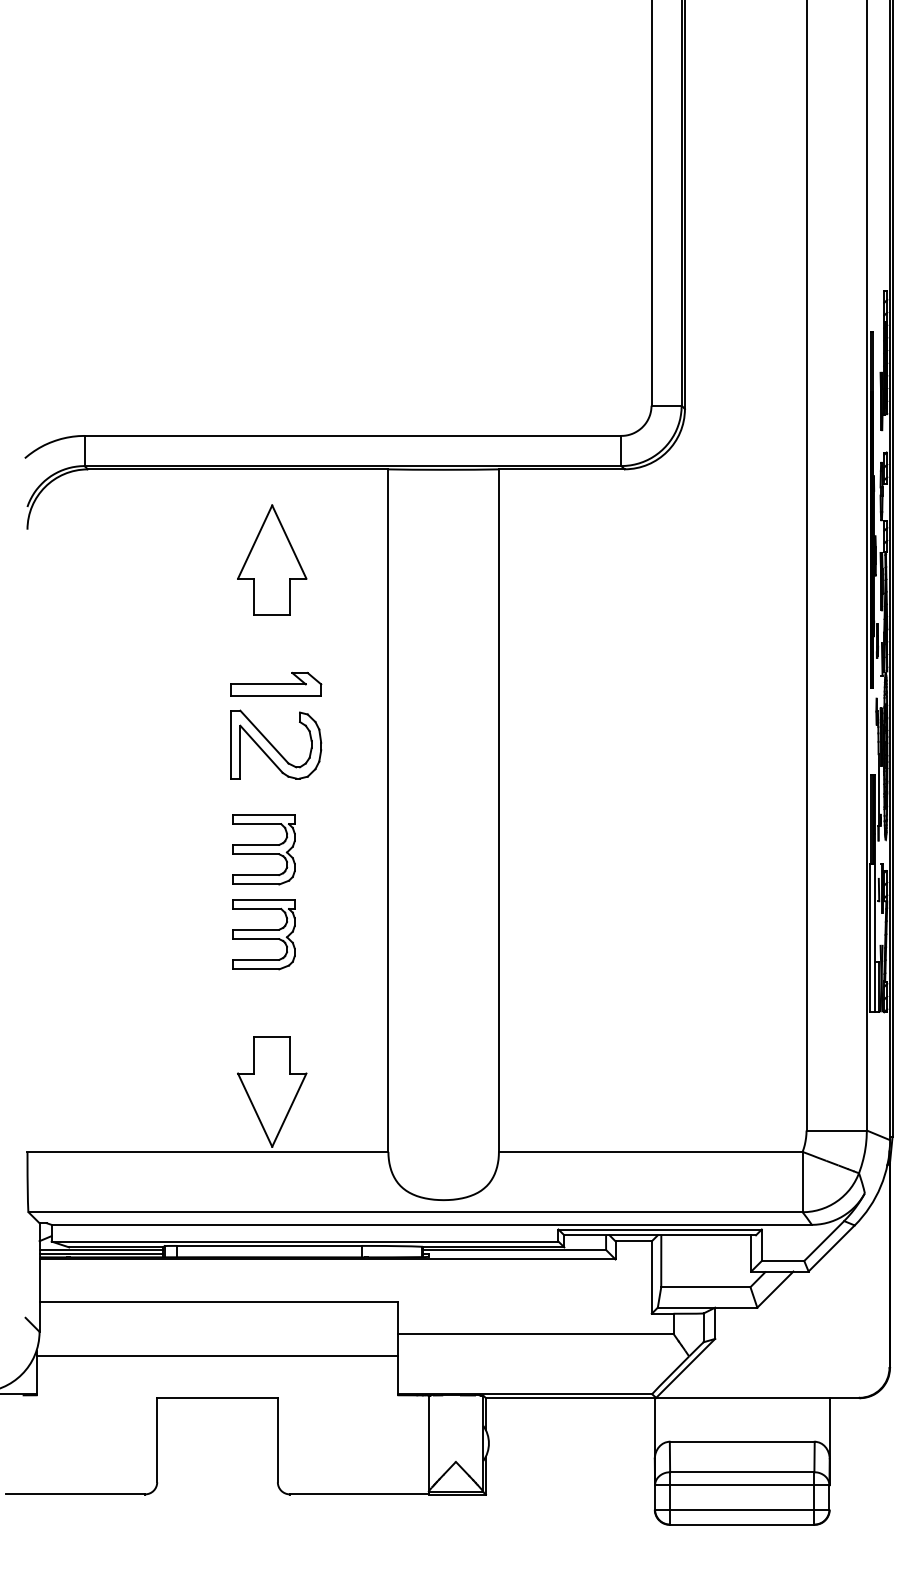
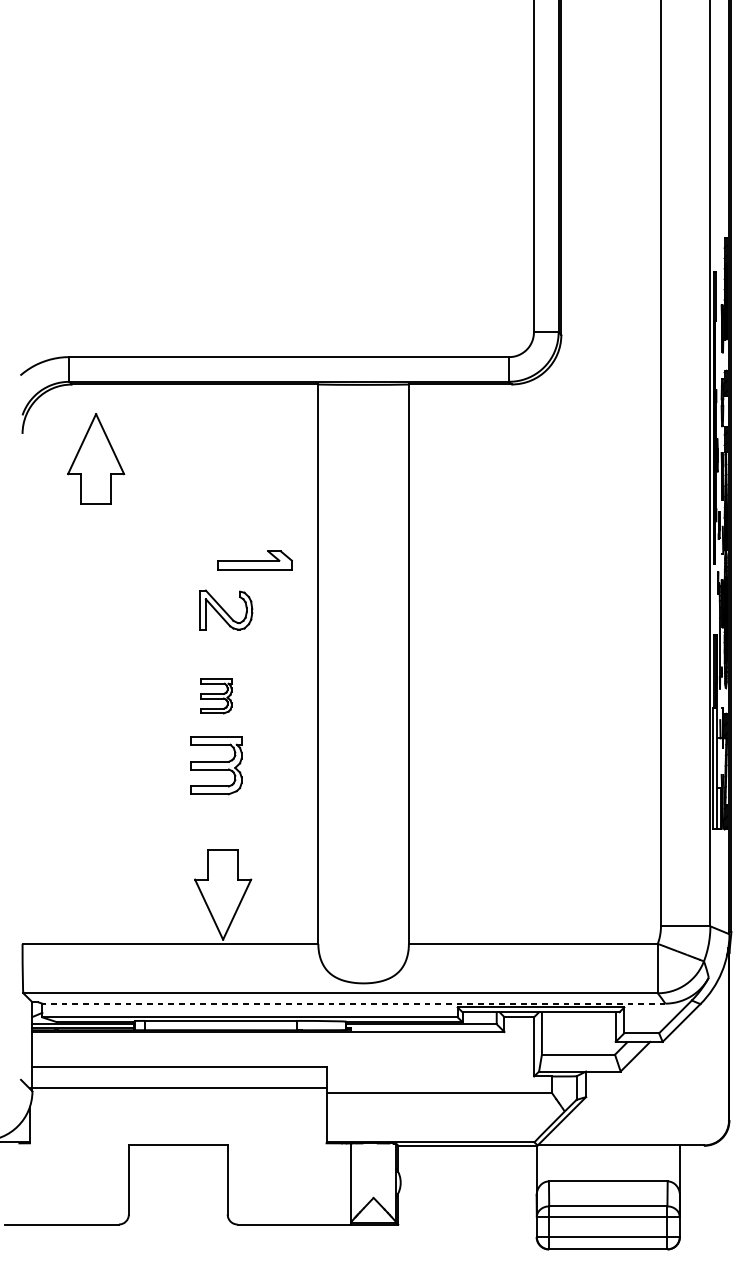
part: (272, 559) -> (96, 458), moved
part: (276, 684) -> (255, 560), moved
part: (276, 744) -> (226, 609), size x0.7
part: (263, 849) -> (215, 696), size x0.6
line: (431, 1224) -> (353, 1003), solid -> dashed
line: (217, 1355) -> (178, 1087), moved

